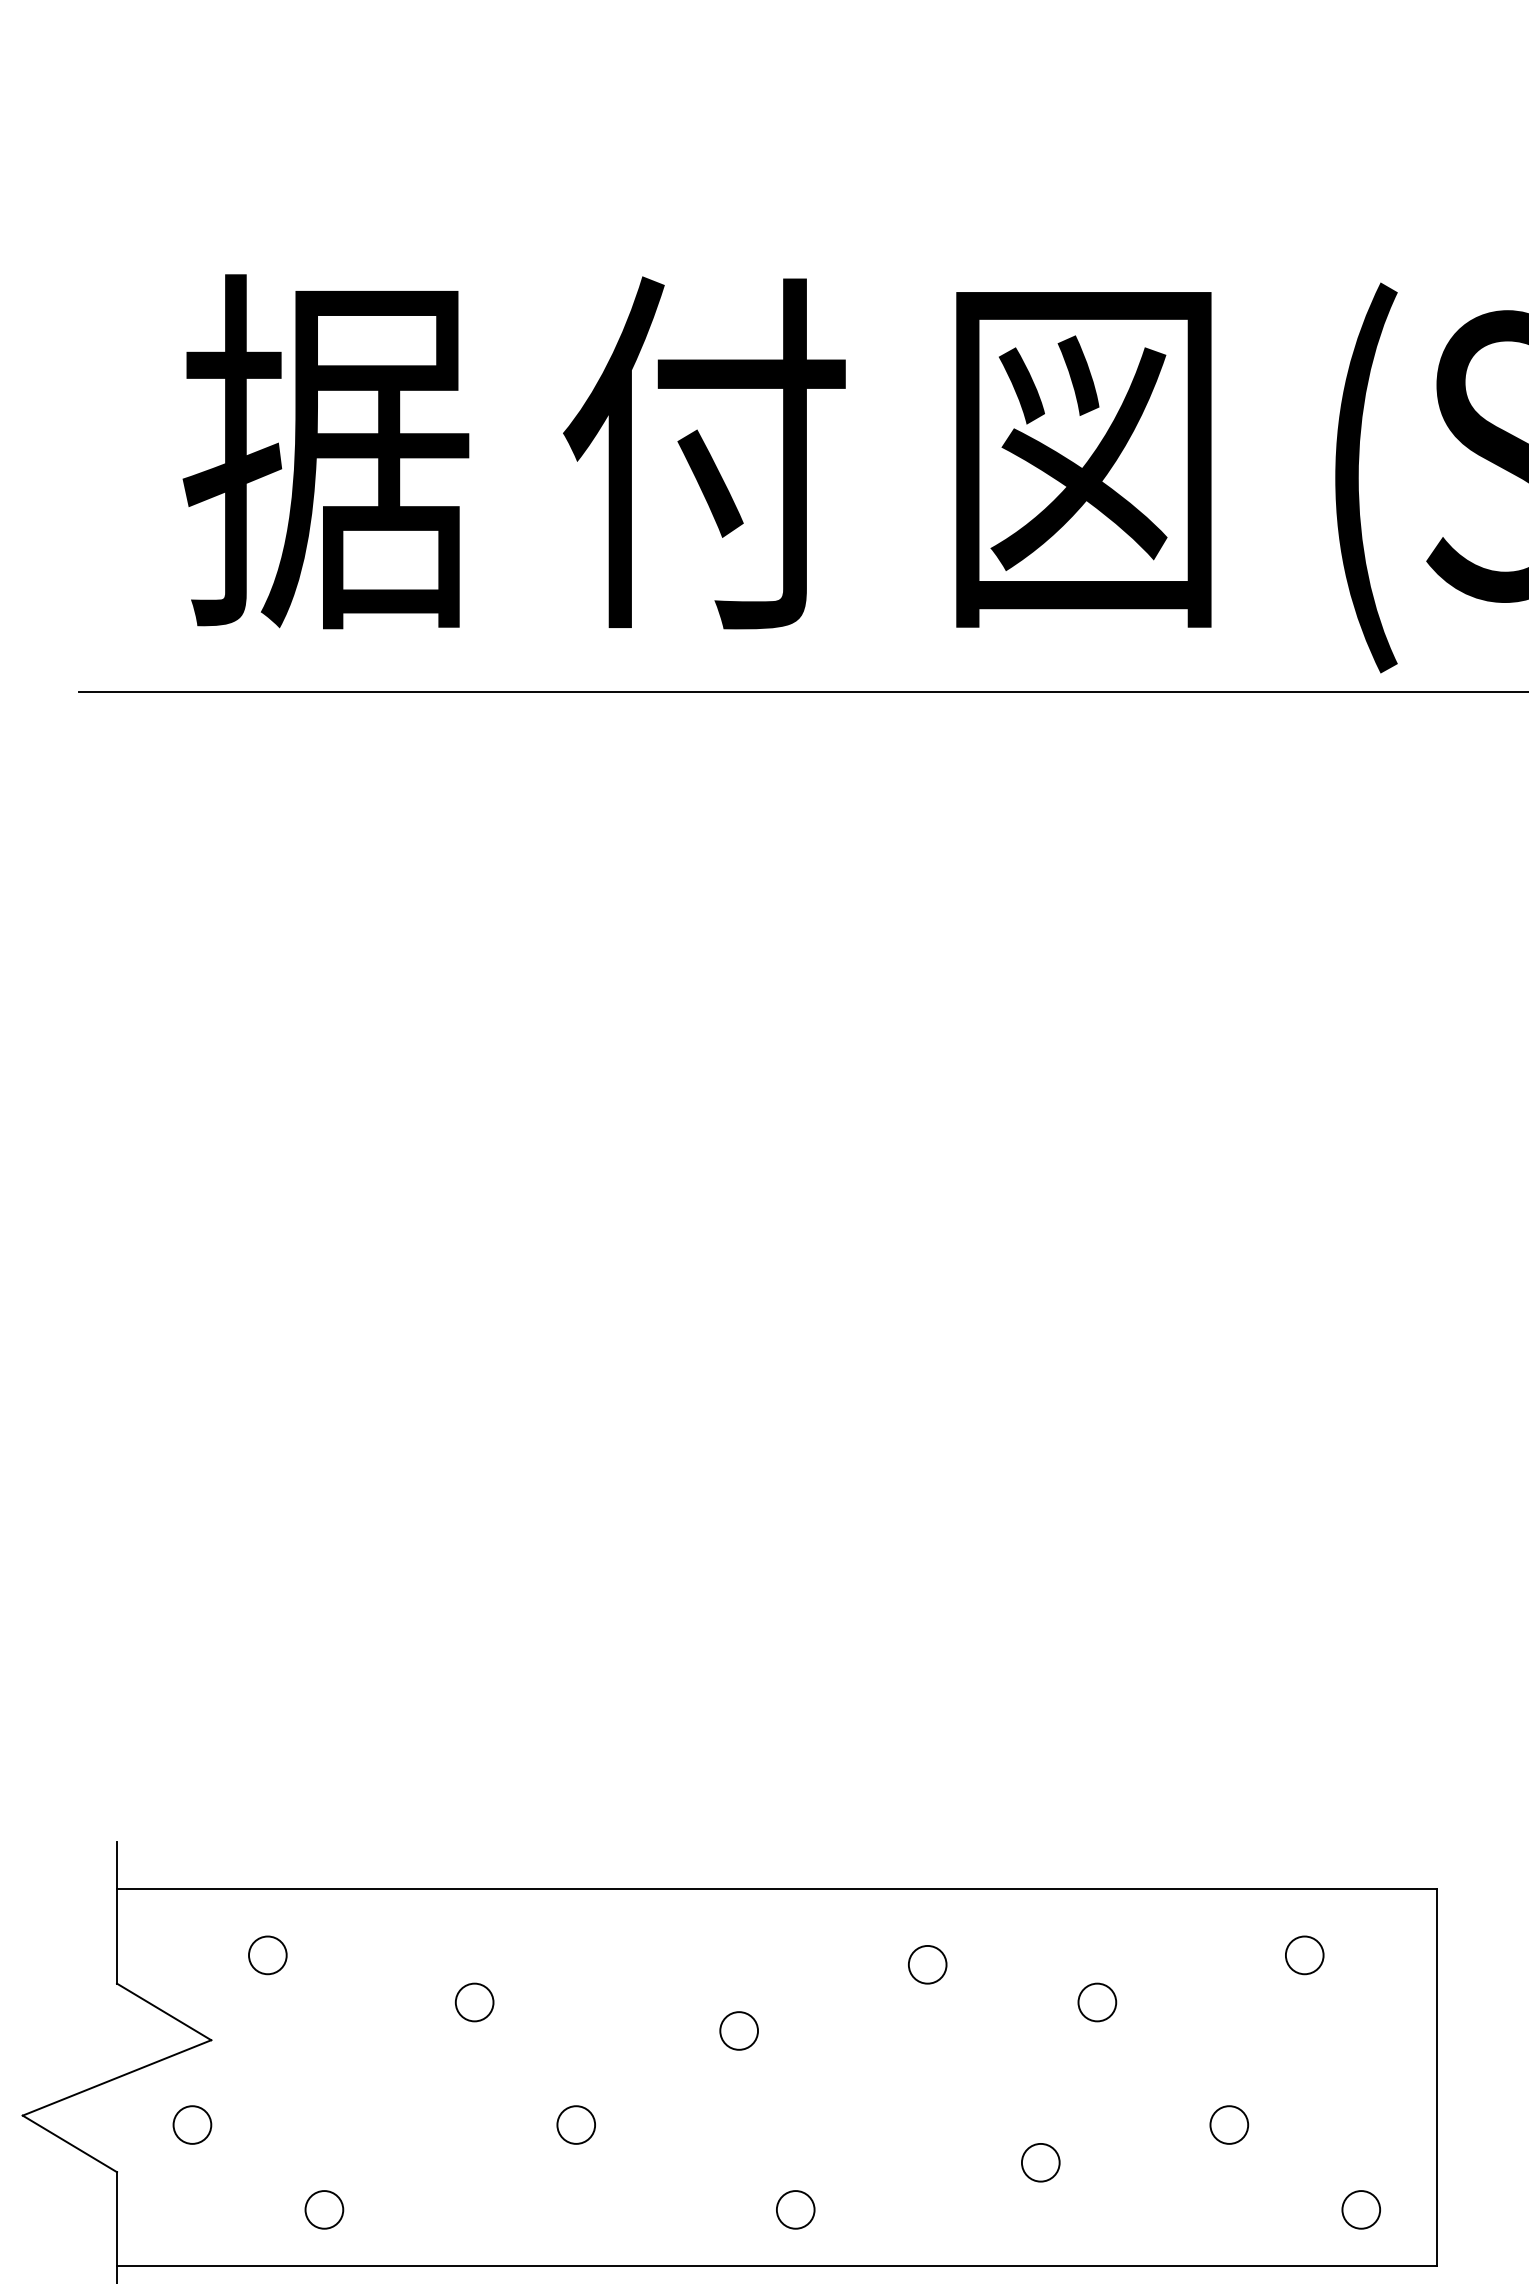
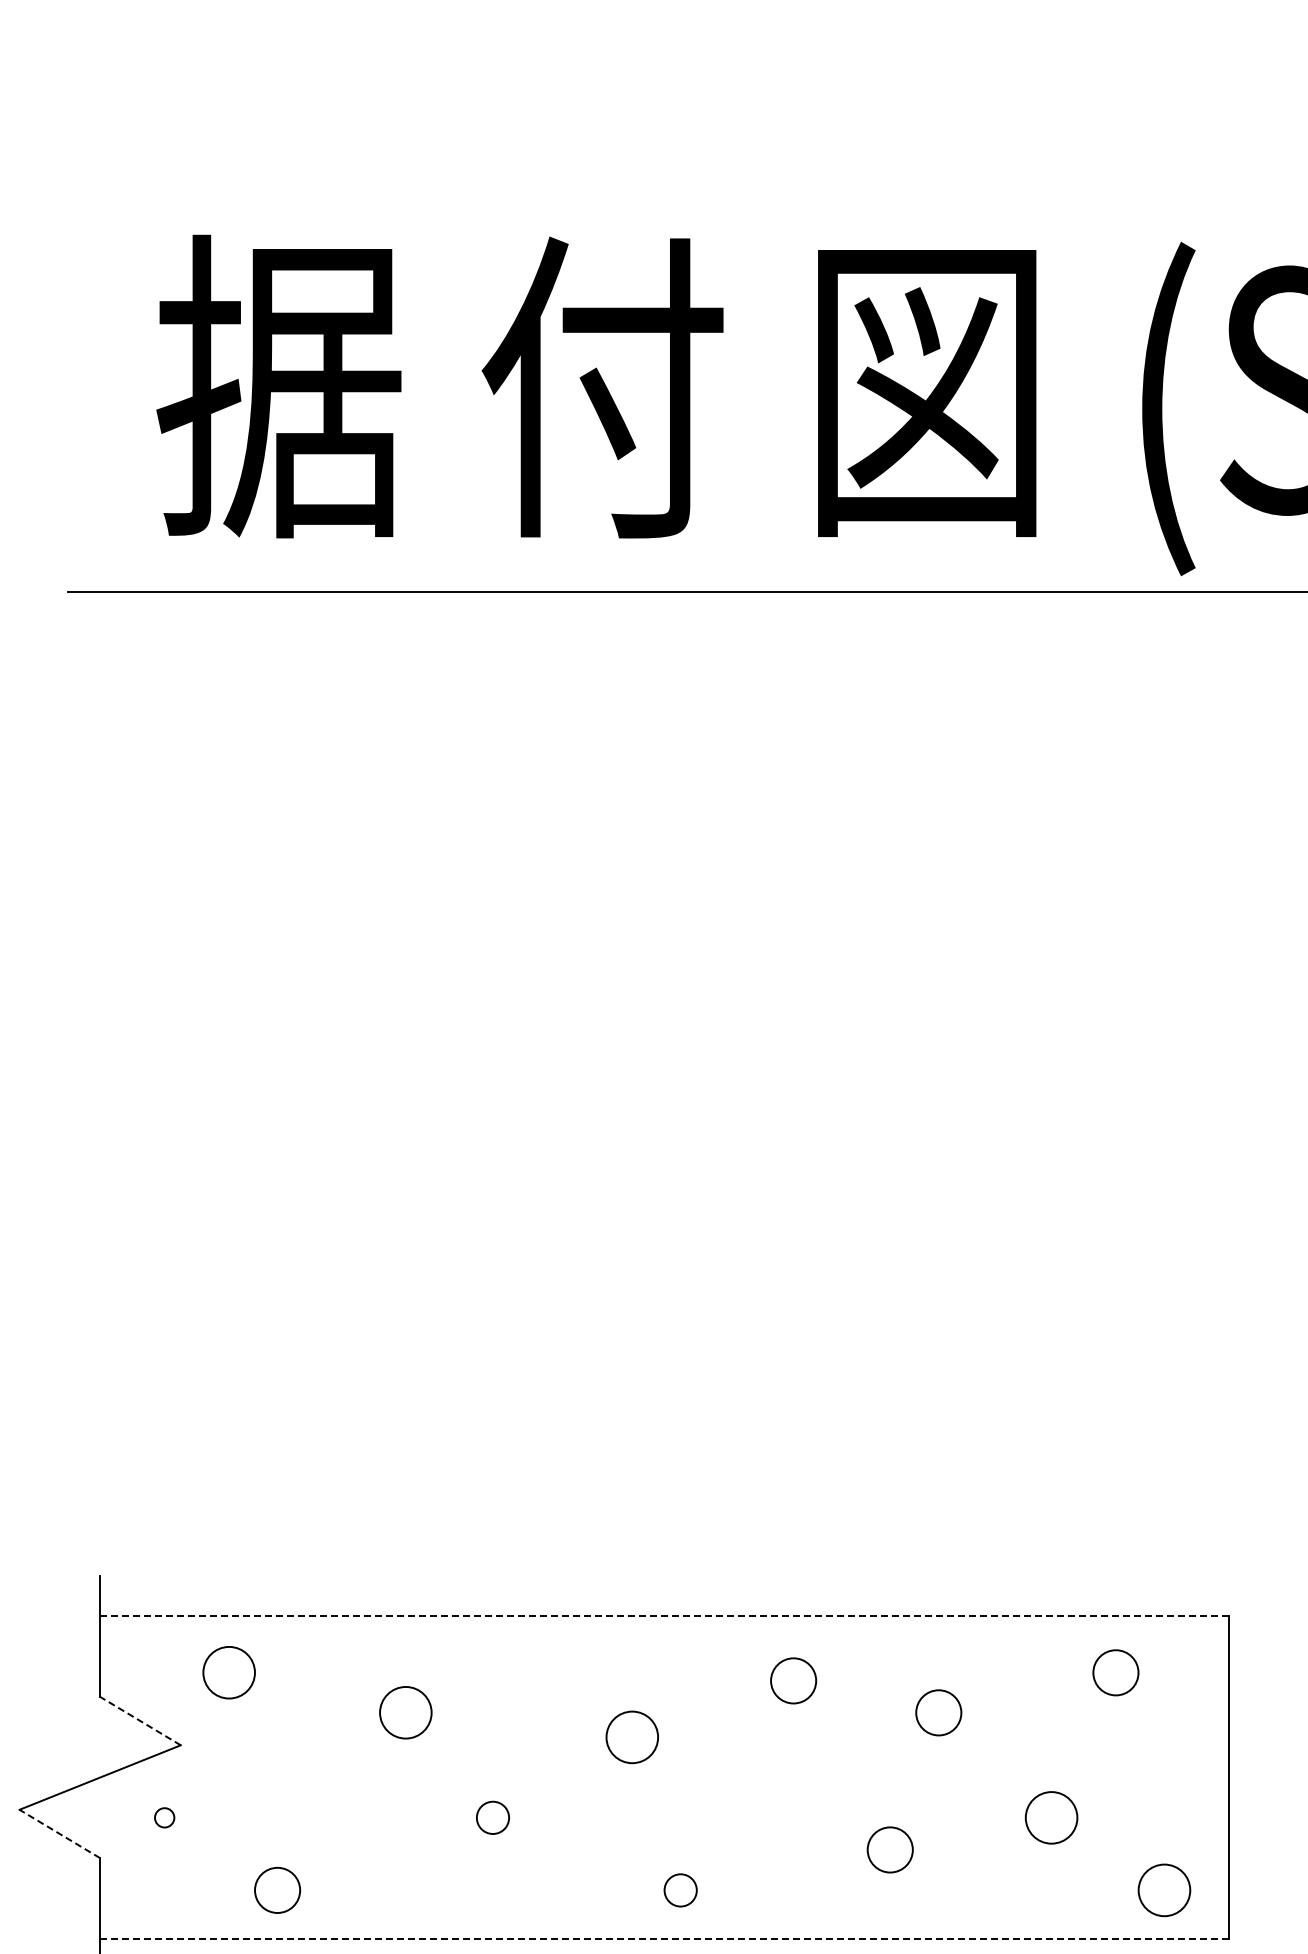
line: (776, 1889) -> (664, 1616), solid -> dashed
circle: (268, 1955) -> (229, 1672), size x1.6
circle: (1305, 1955) -> (1116, 1672), size x1.4
circle: (927, 1964) -> (793, 1680), size x1.4
circle: (475, 2003) -> (406, 1713), size x1.6
circle: (1097, 2003) -> (938, 1713), size x1.4
line: (164, 2011) -> (140, 1720), solid -> dashed
circle: (739, 2031) -> (632, 1737), size x1.6
circle: (192, 2124) -> (164, 1817), size x0.6
circle: (1229, 2124) -> (1051, 1817), size x1.6
line: (69, 2143) -> (59, 1833), solid -> dashed
circle: (1040, 2163) -> (890, 1850), size x1.4
circle: (324, 2209) -> (277, 1890), size x1.4
circle: (1361, 2209) -> (1164, 1890), size x1.6
line: (776, 2266) -> (664, 1938), solid -> dashed

